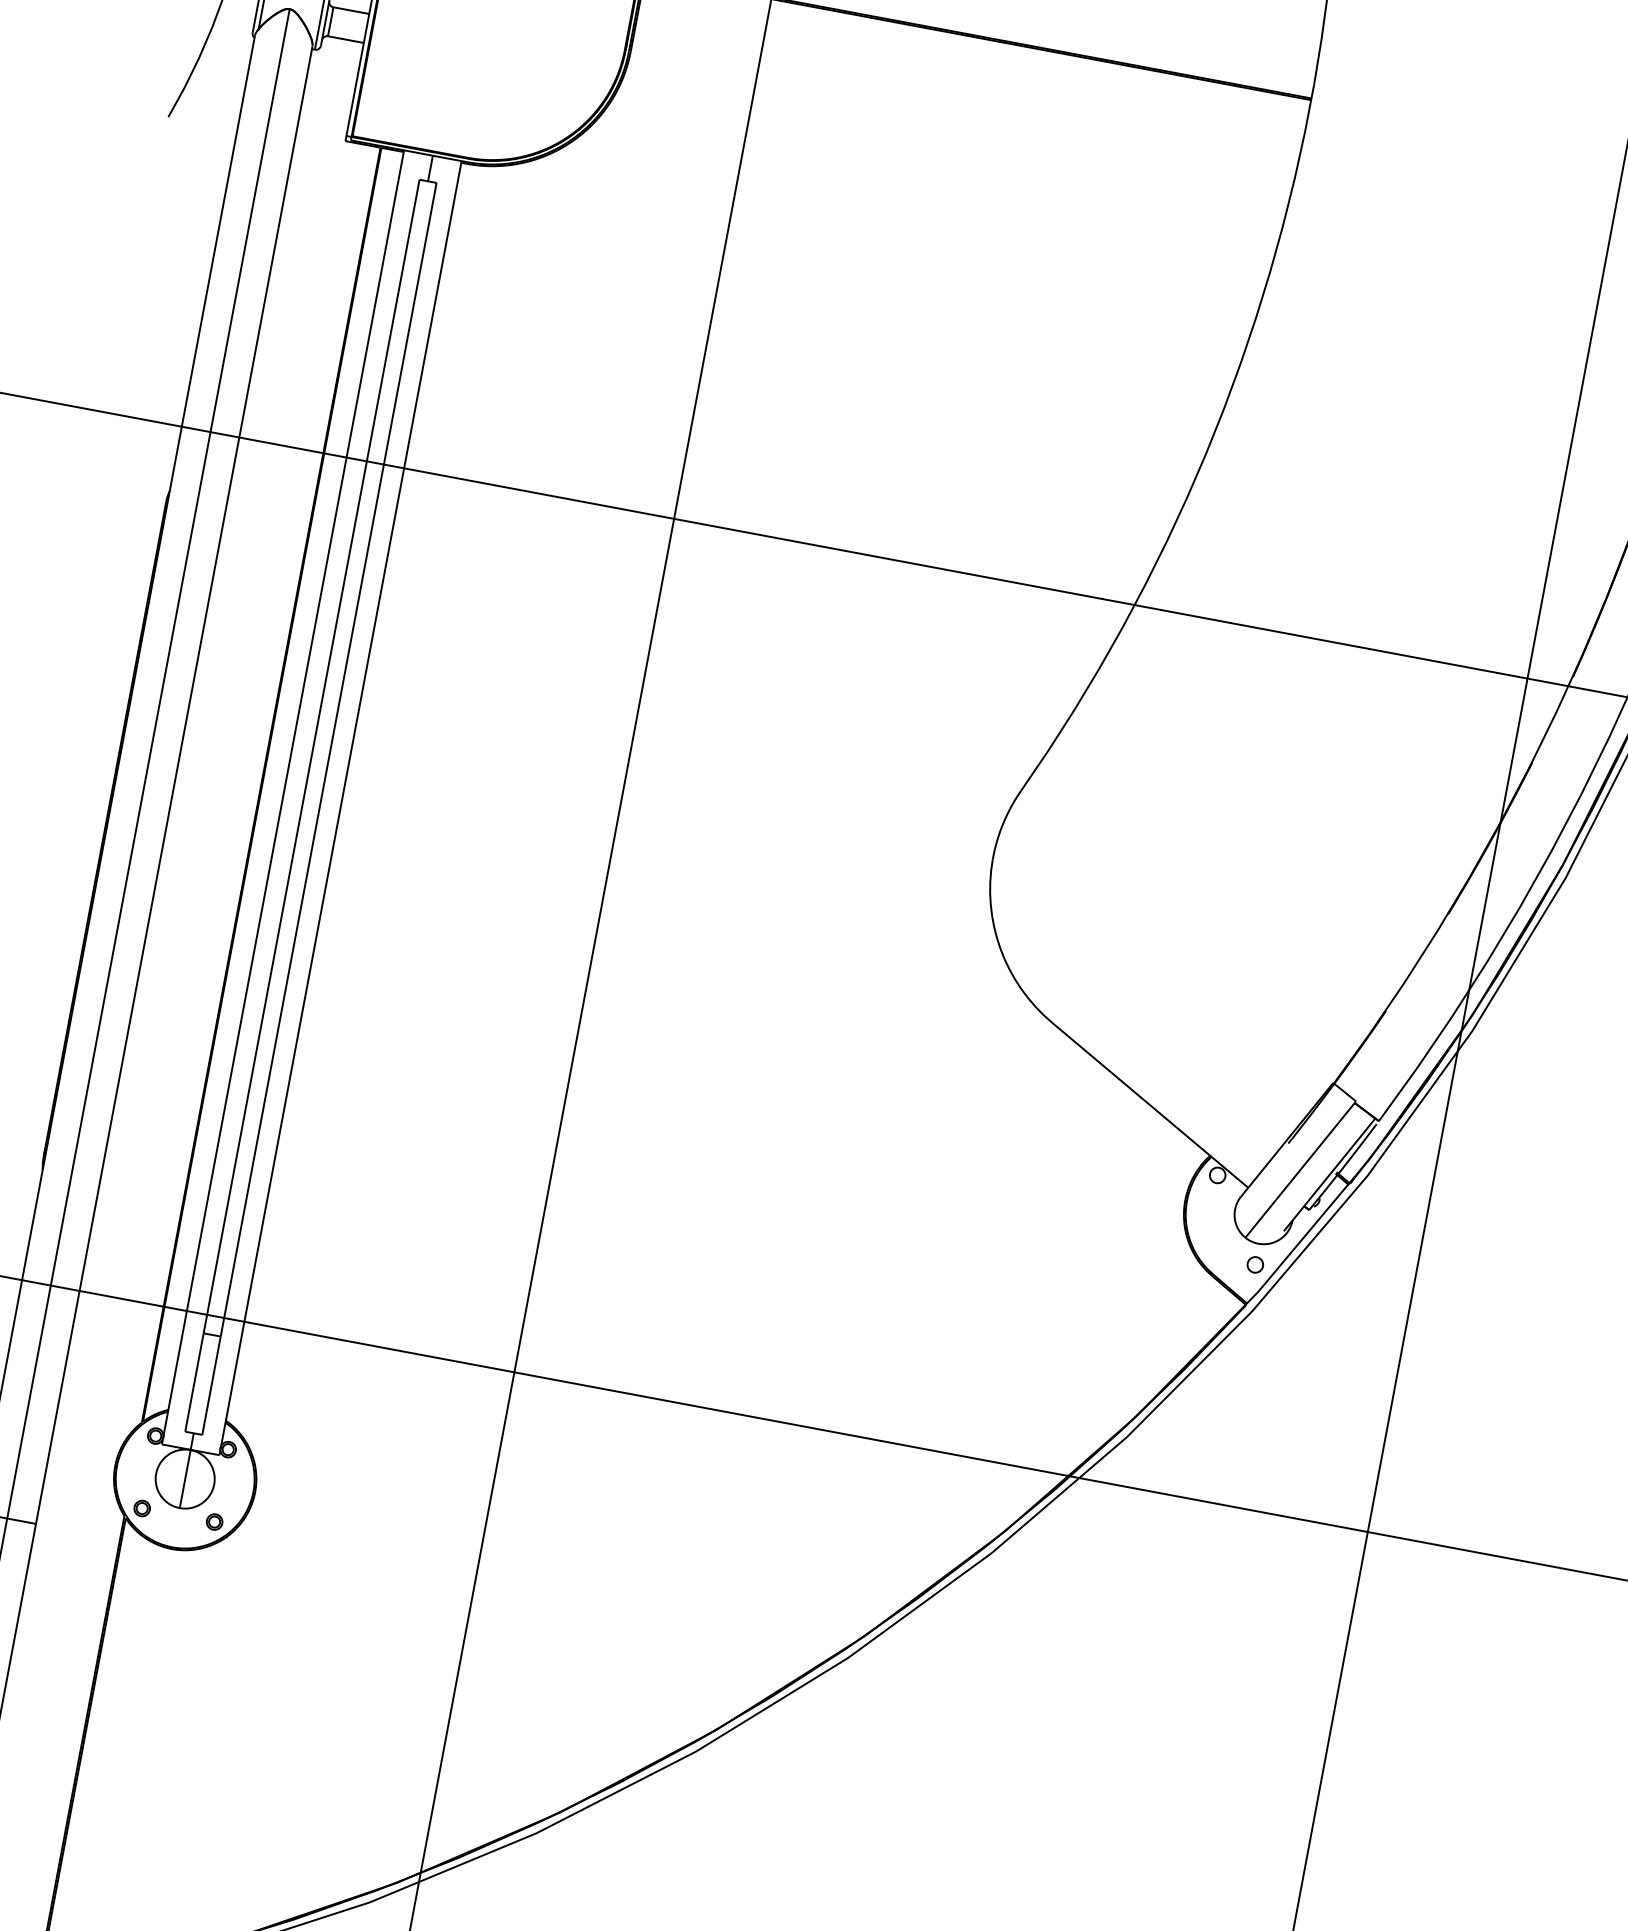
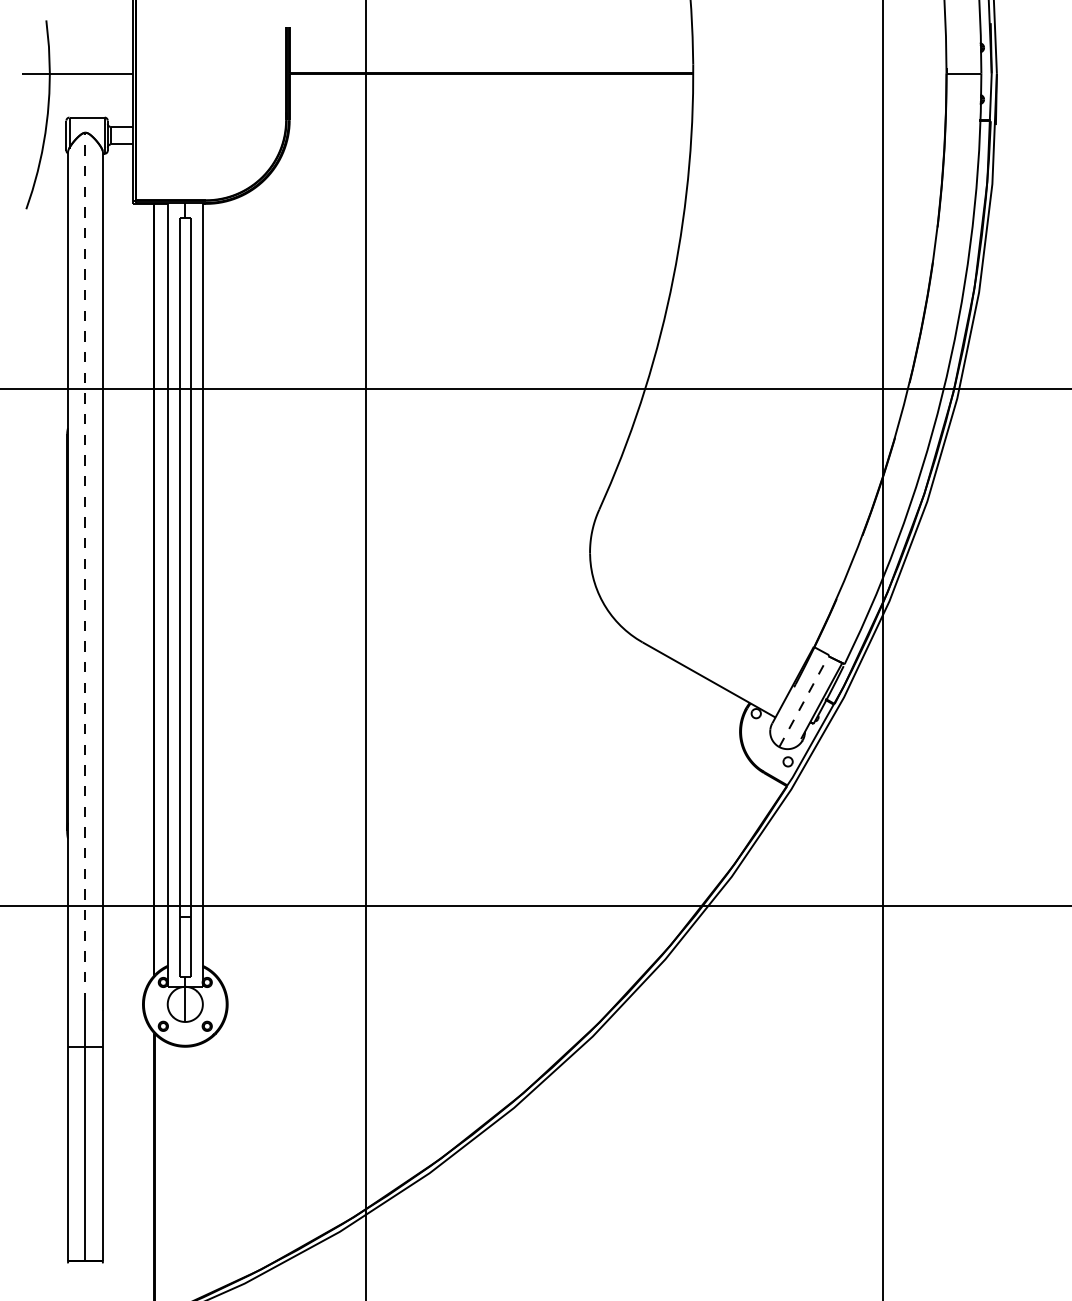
line: (155, 726) -> (85, 567), solid -> dashed
line: (1301, 1168) -> (804, 700), solid -> dashed

